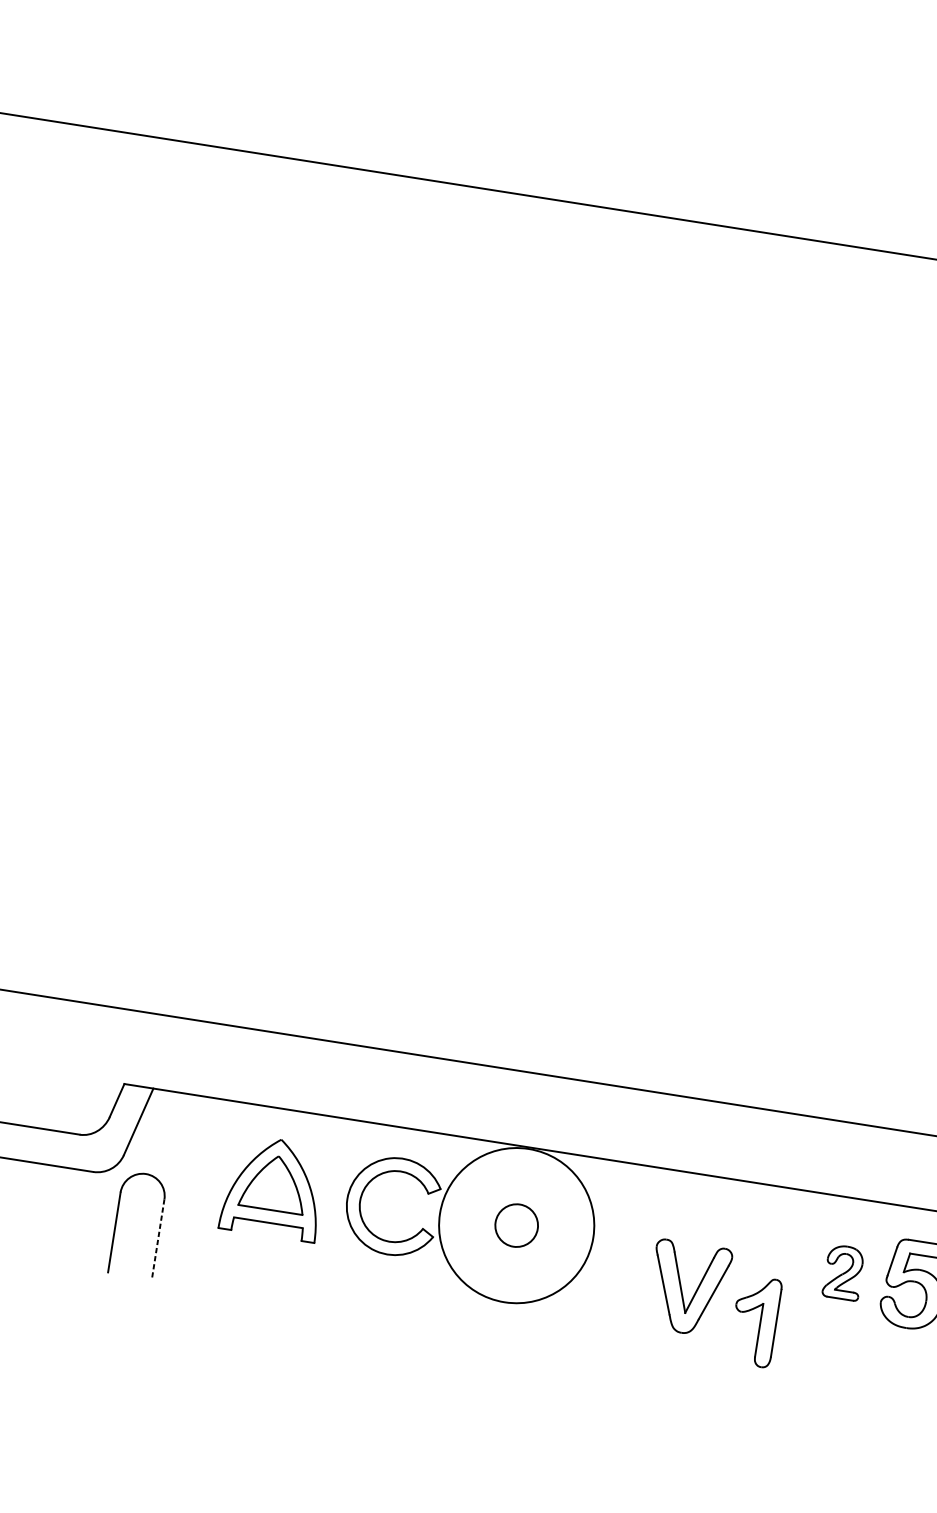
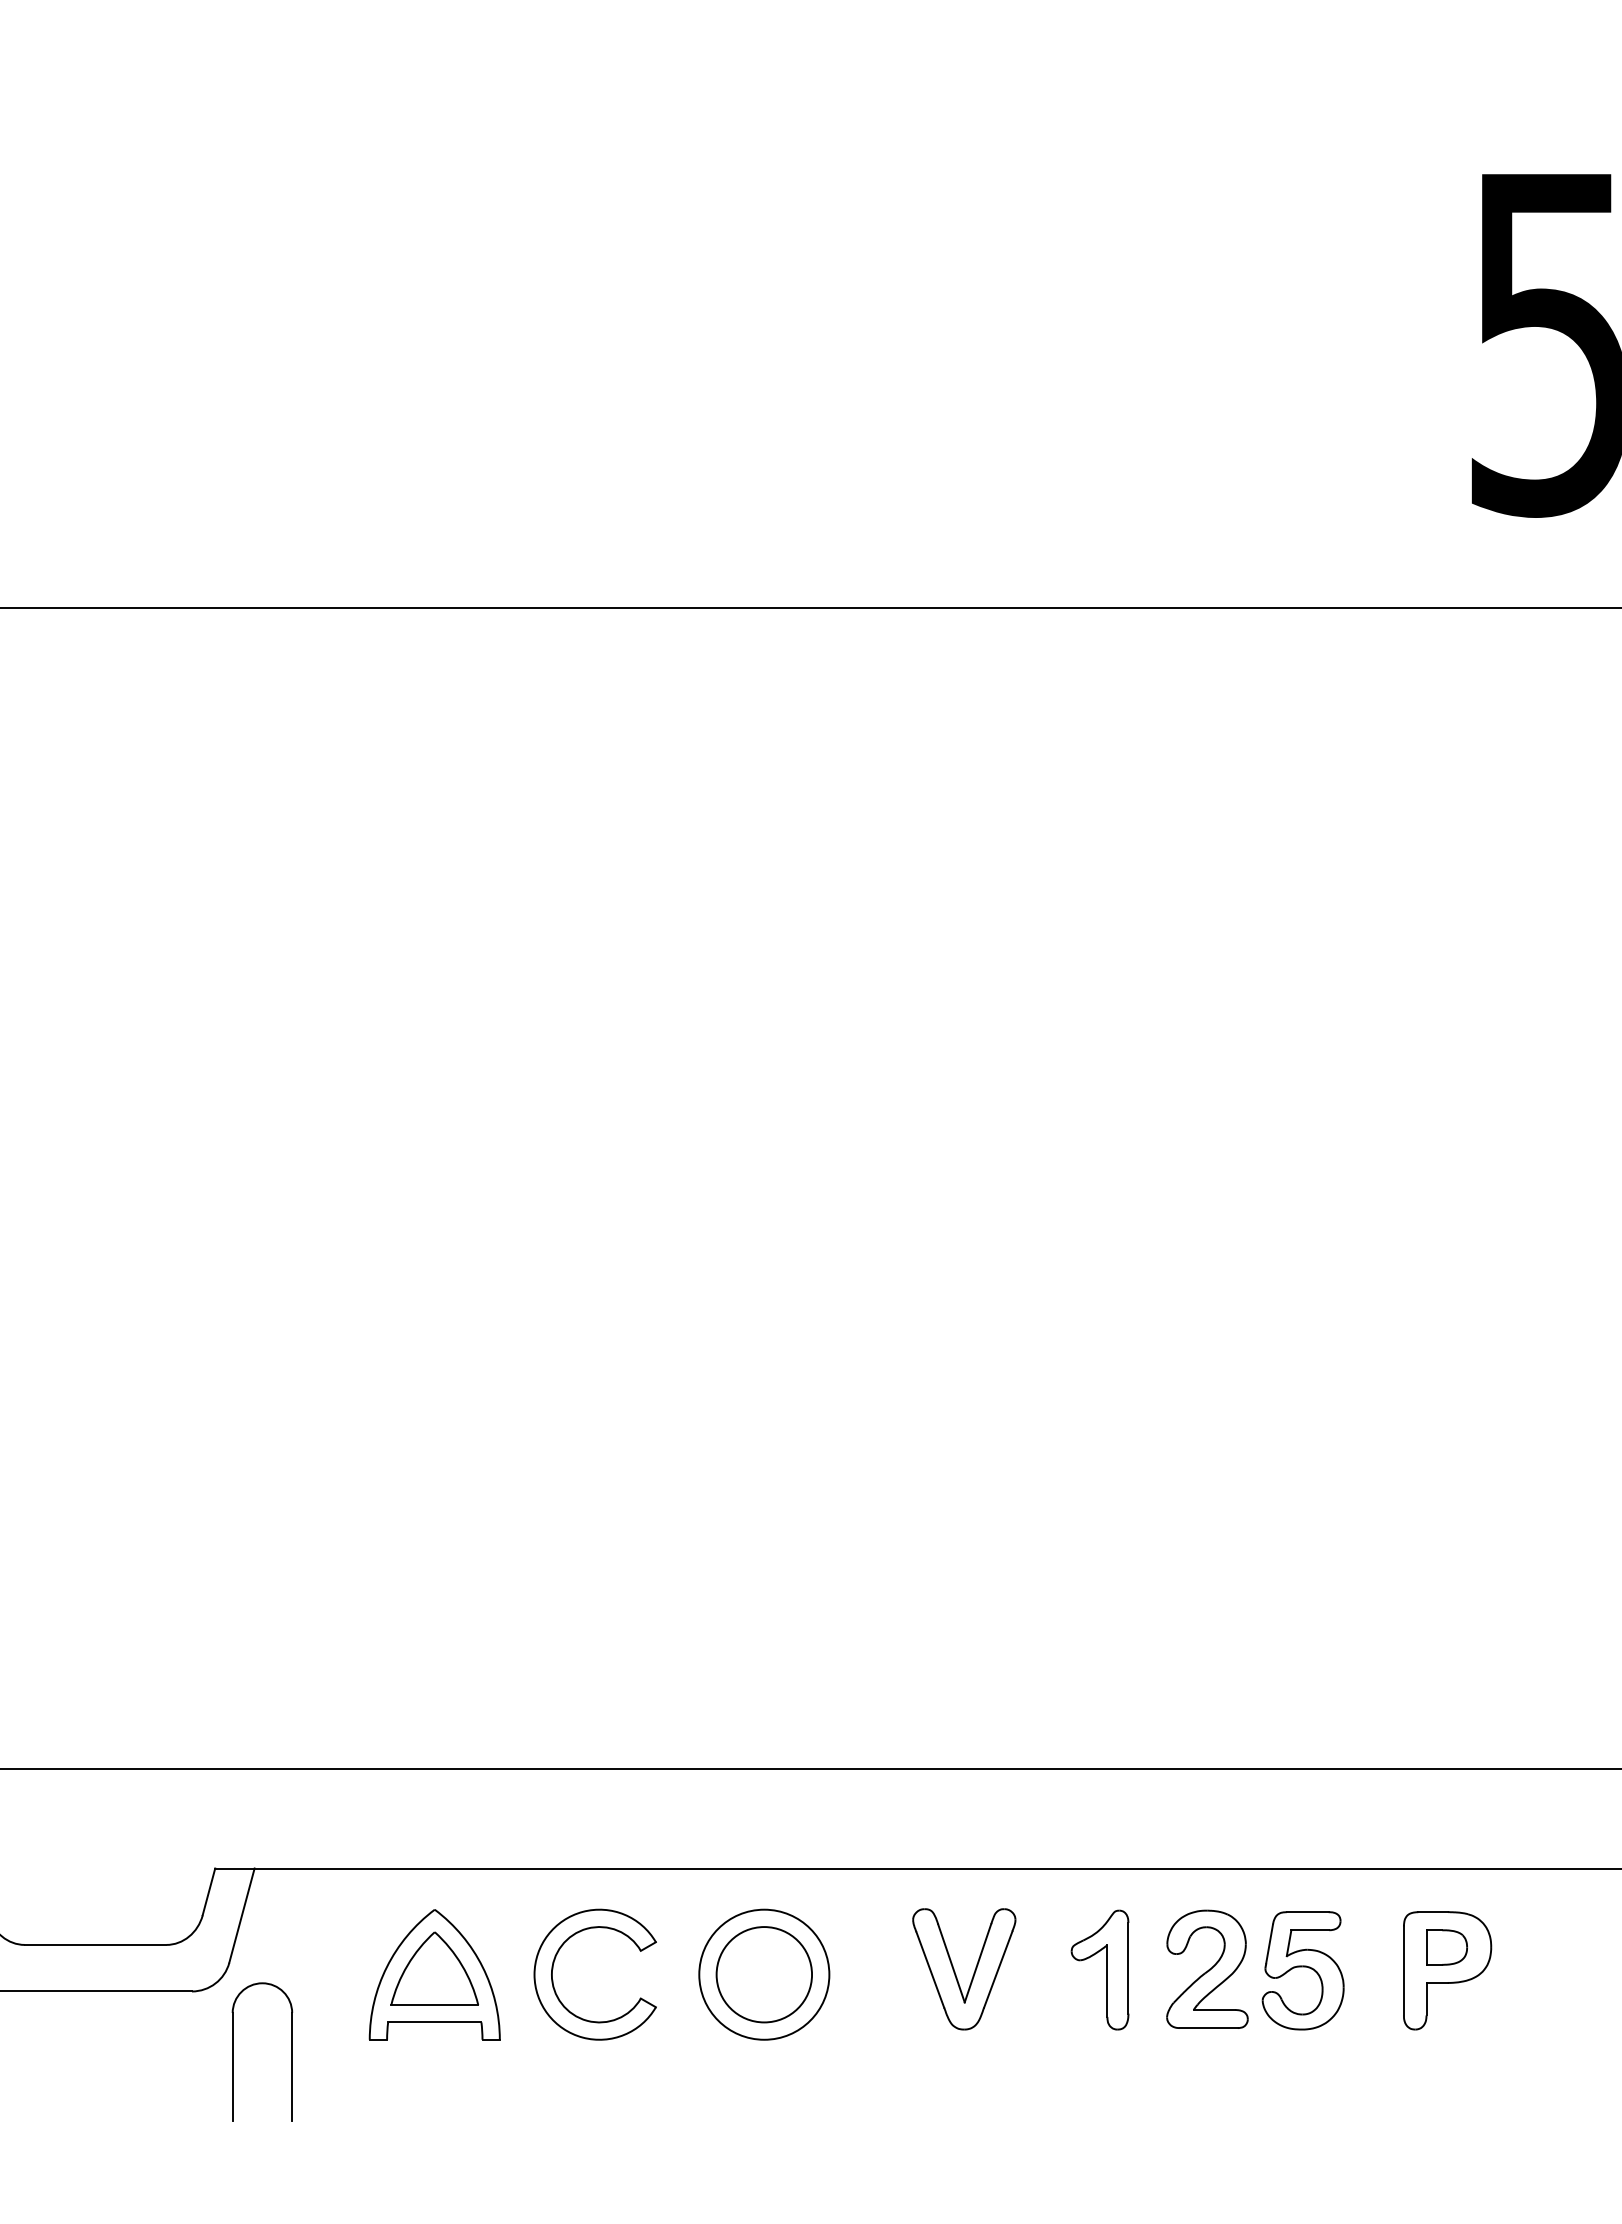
circle: (516, 1225) -> (764, 1974), size x0.62
circle: (516, 1225) -> (764, 1974), size x1.67
line: (158, 1239) -> (292, 2067), dashed -> solid
part: (843, 1272) -> (1207, 1968), size x1.67
part: (682, 1289) -> (955, 1971), moved
part: (759, 1321) -> (1106, 1969), moved

